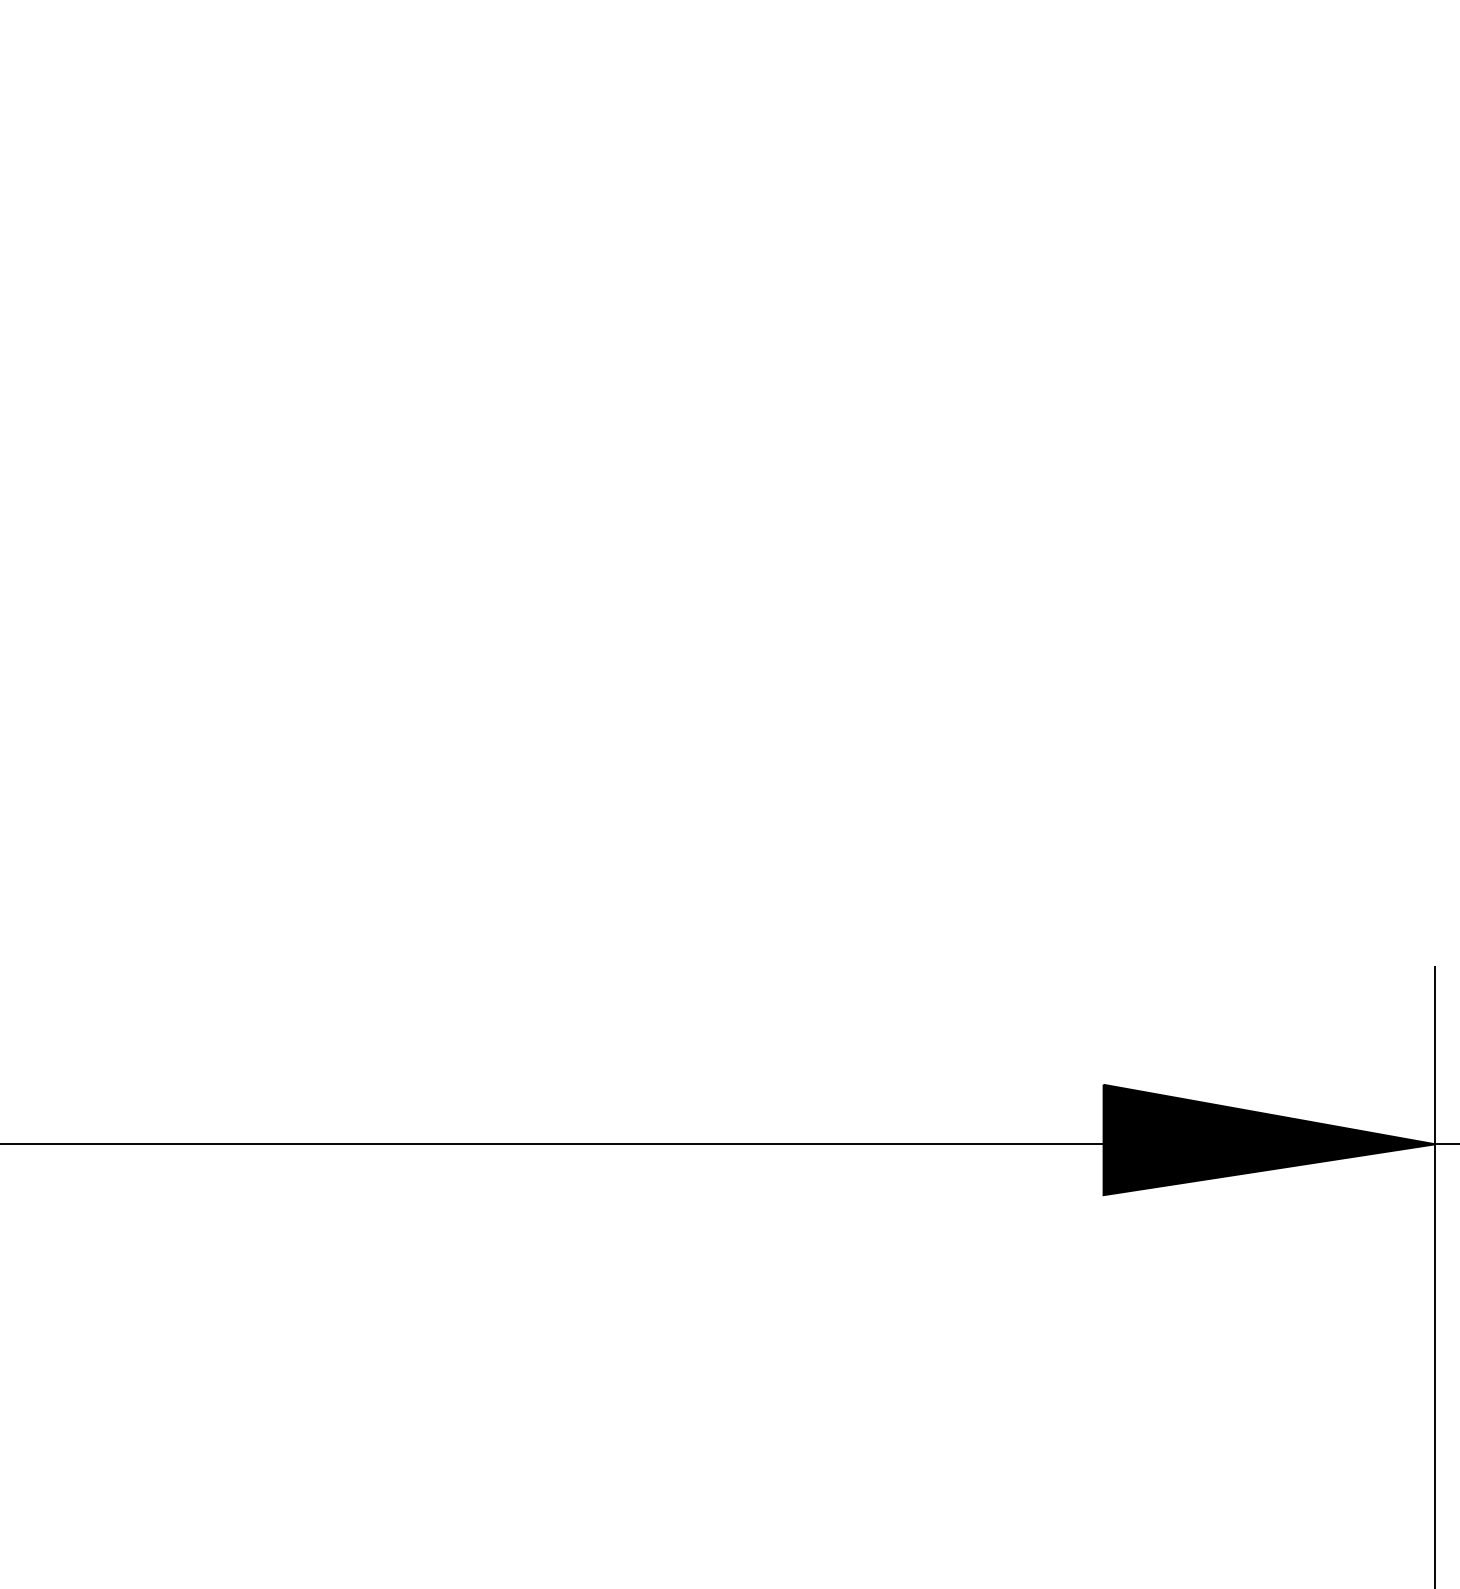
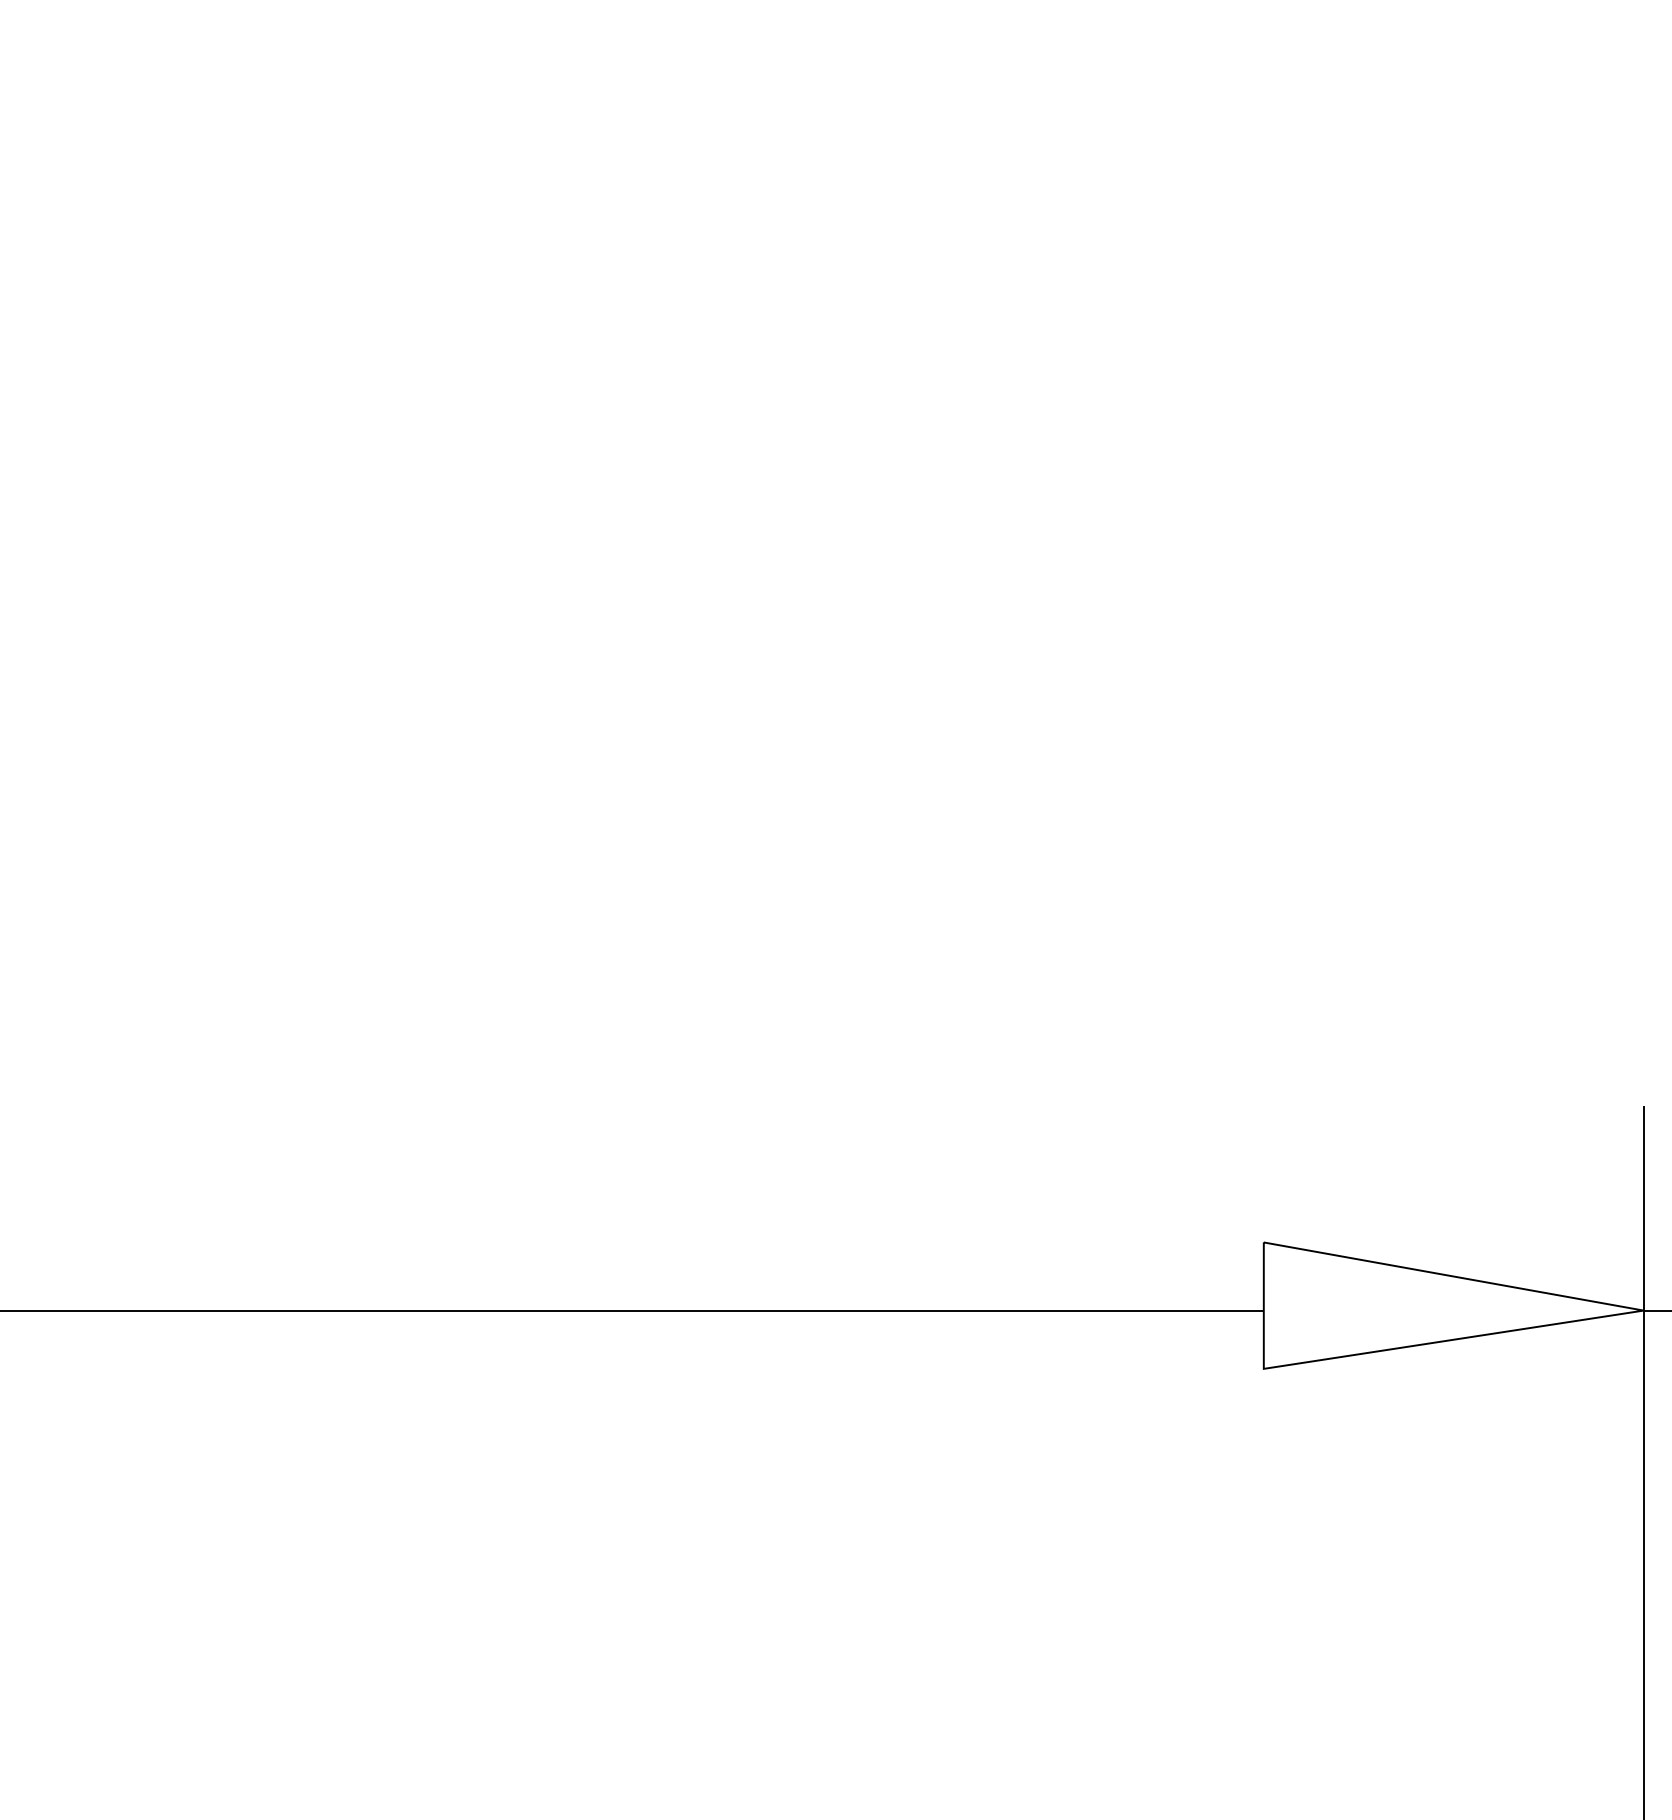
fill: (1269, 1139) -> (1453, 1305), removed

